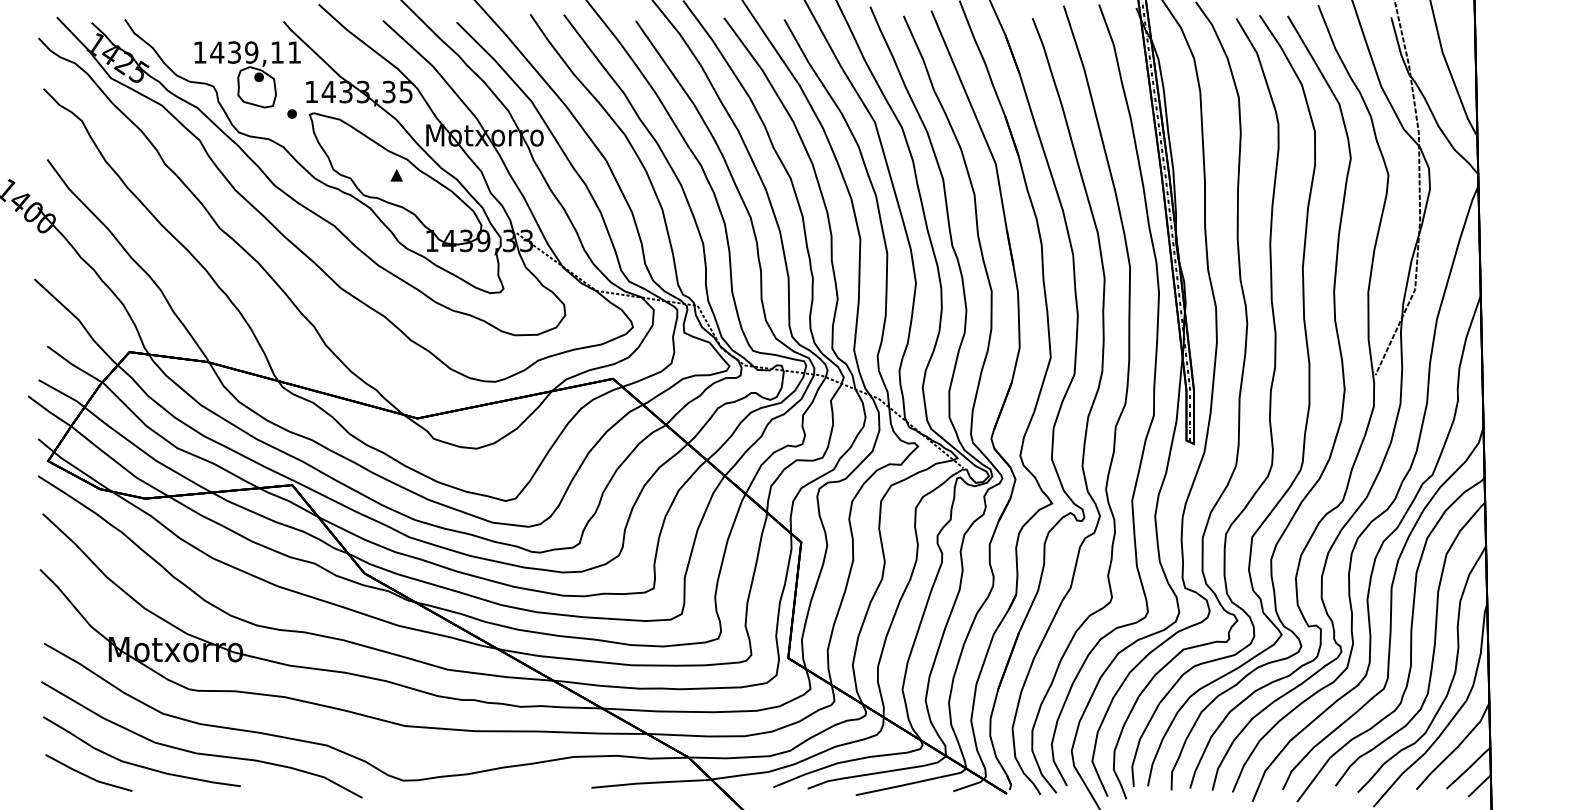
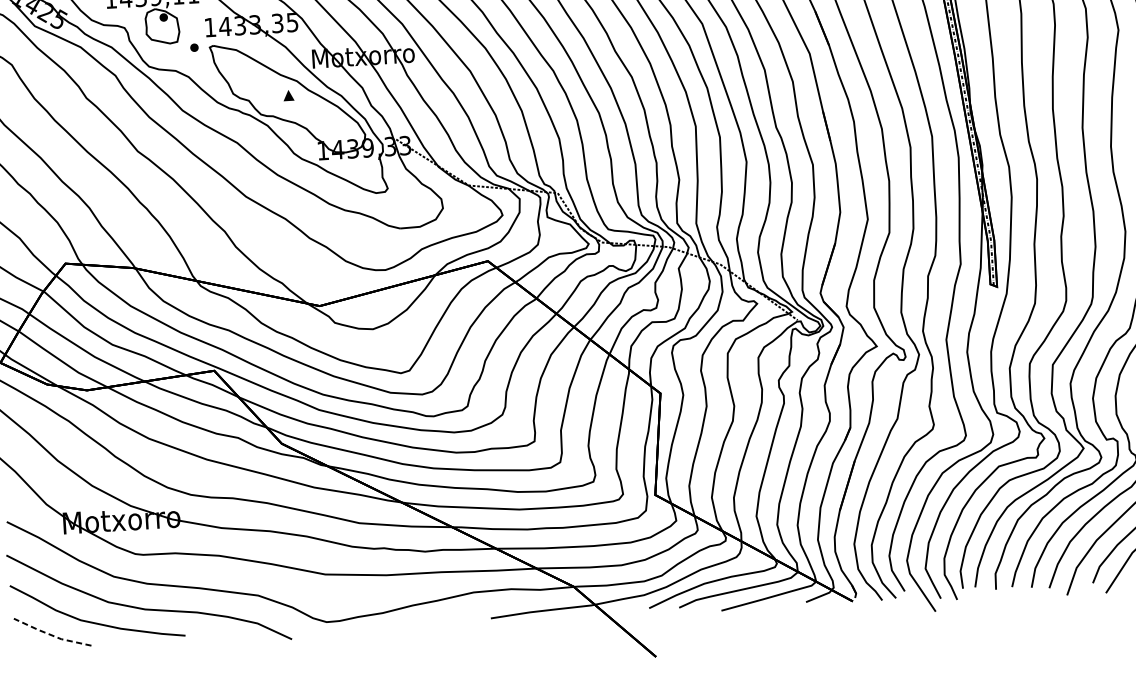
line: (87, 776) -> (51, 635), solid -> dashed

